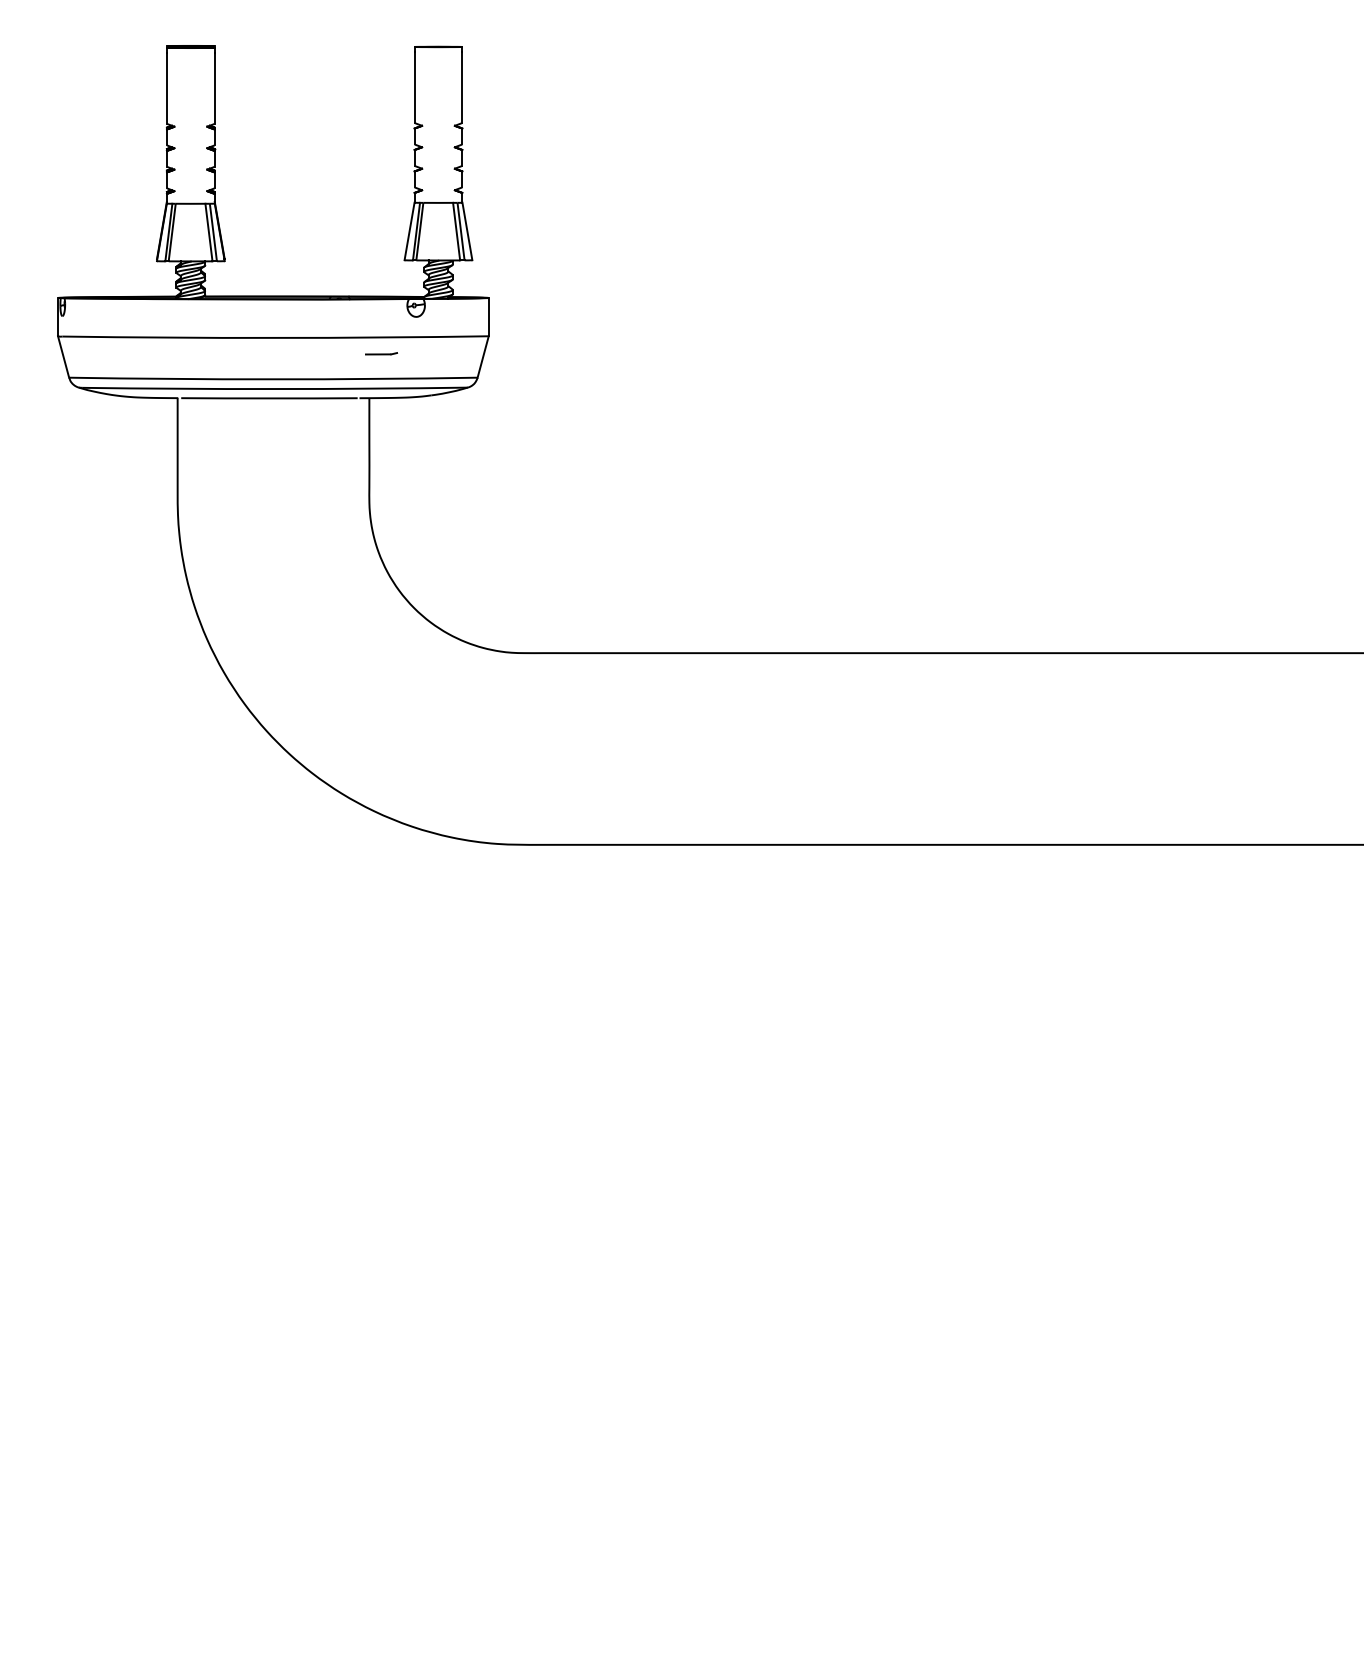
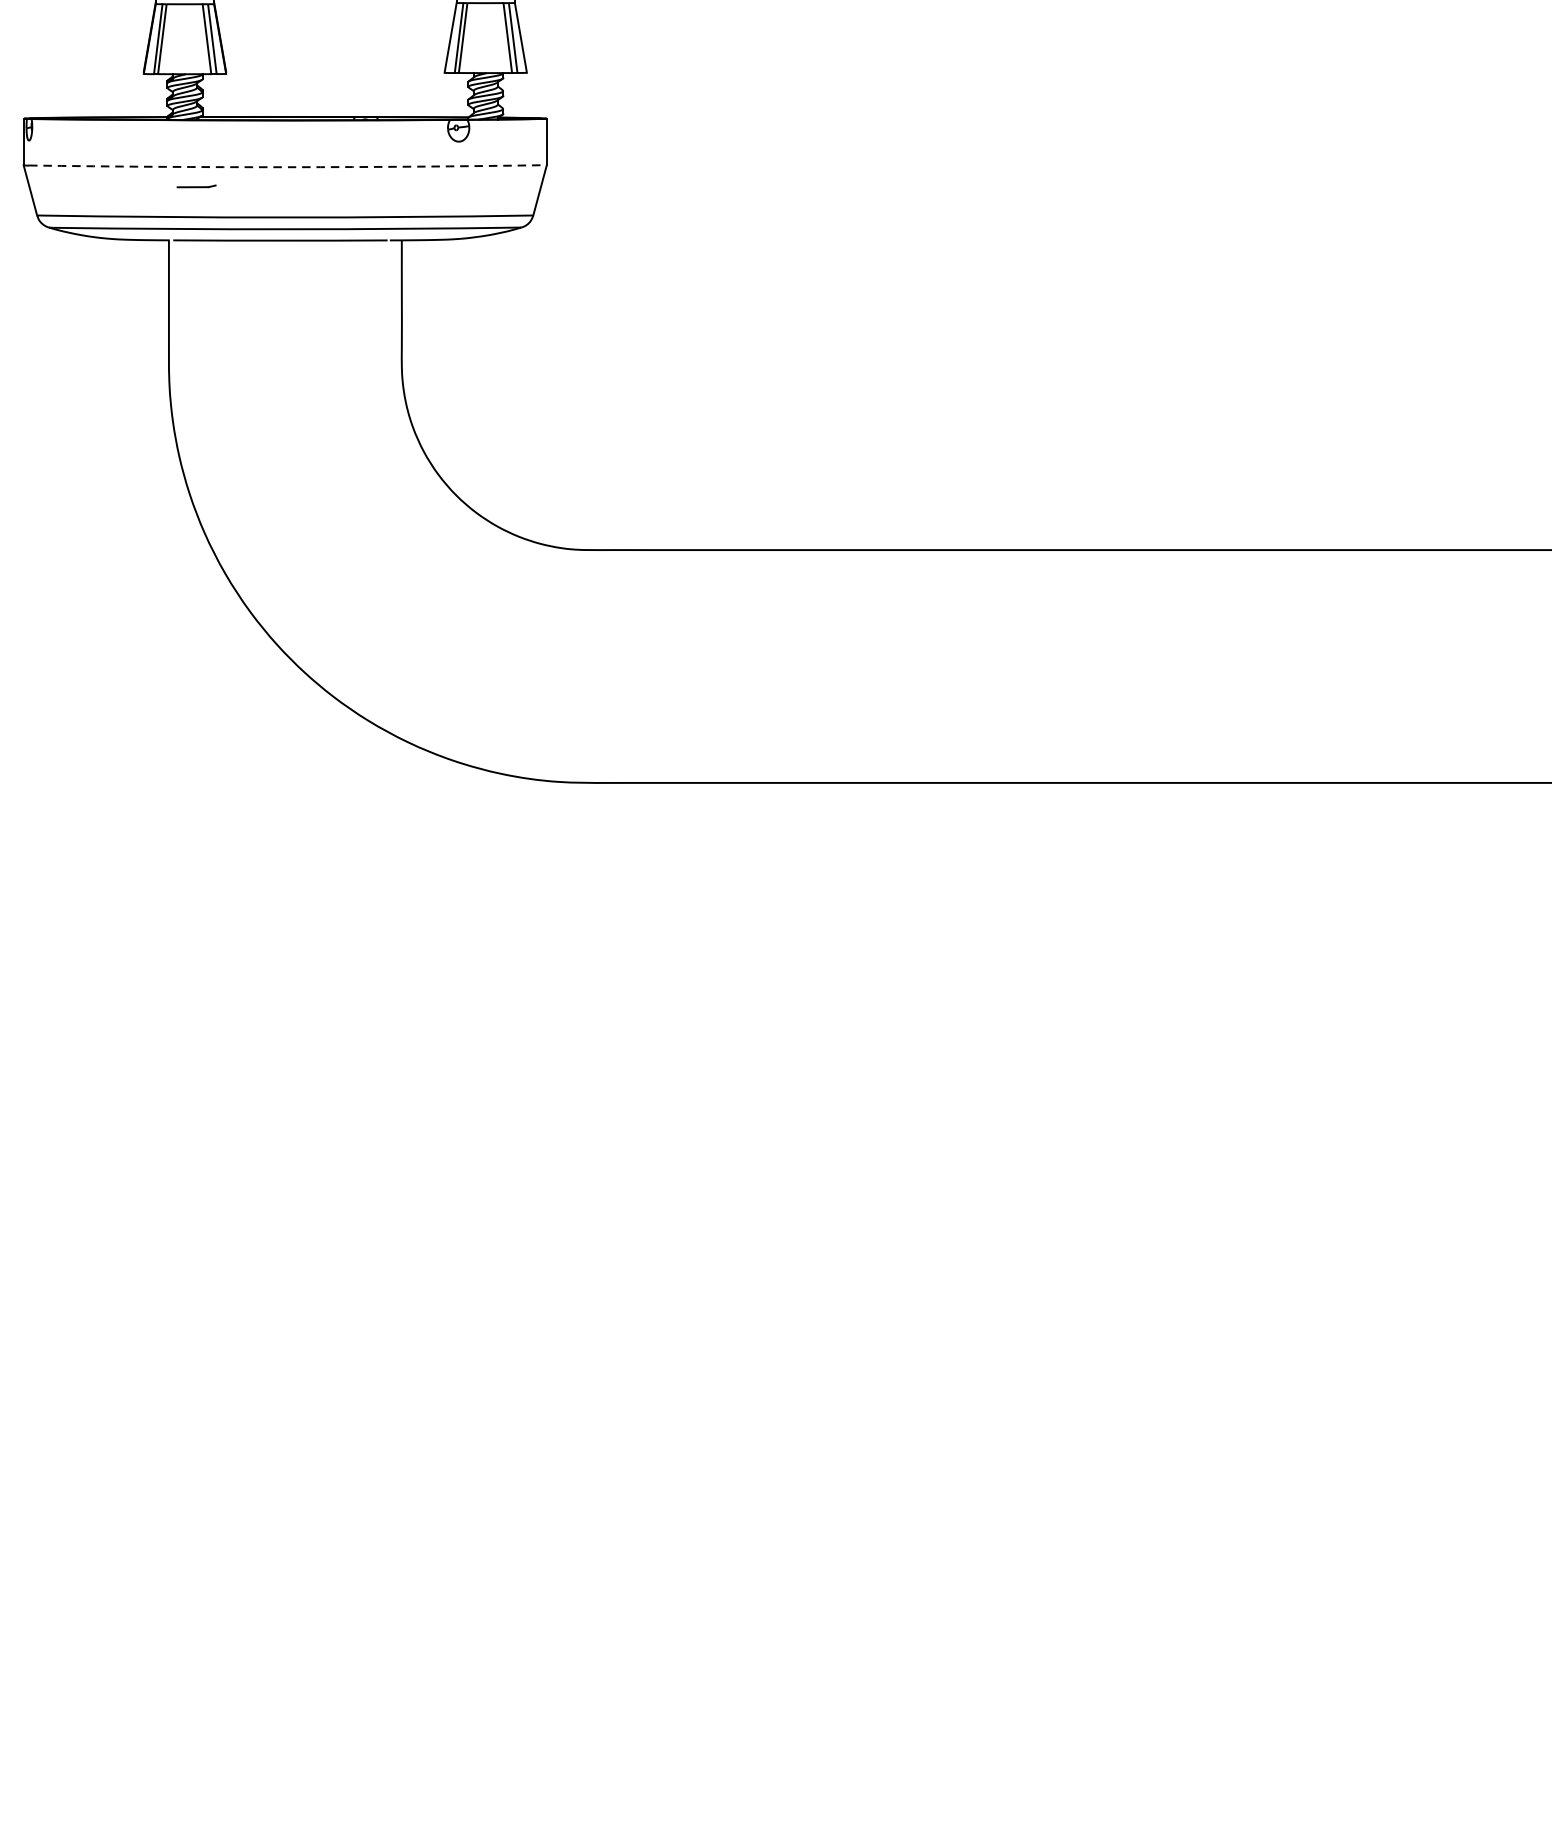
arc: (275, 337) -> (287, 166), solid -> dashed
line: (381, 353) -> (196, 186), moved

